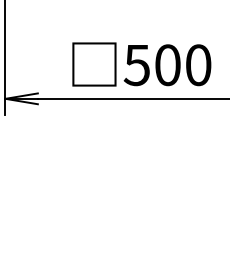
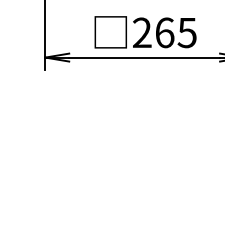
text: (167, 64) -> (164, 32), 500 -> 265

